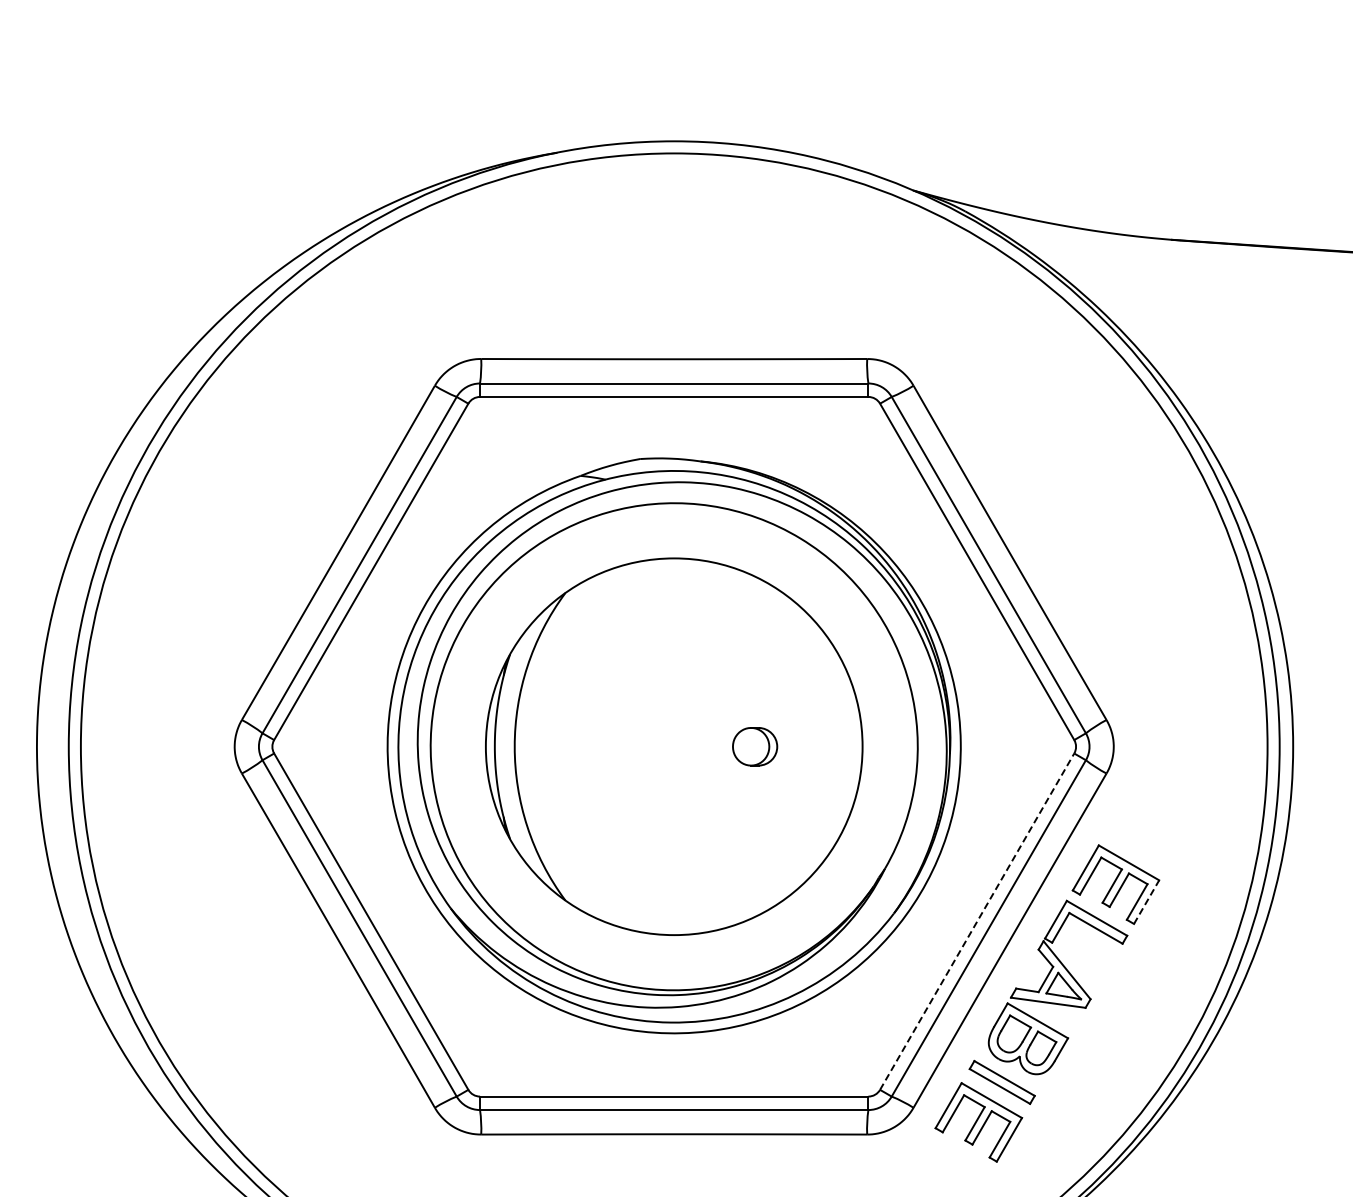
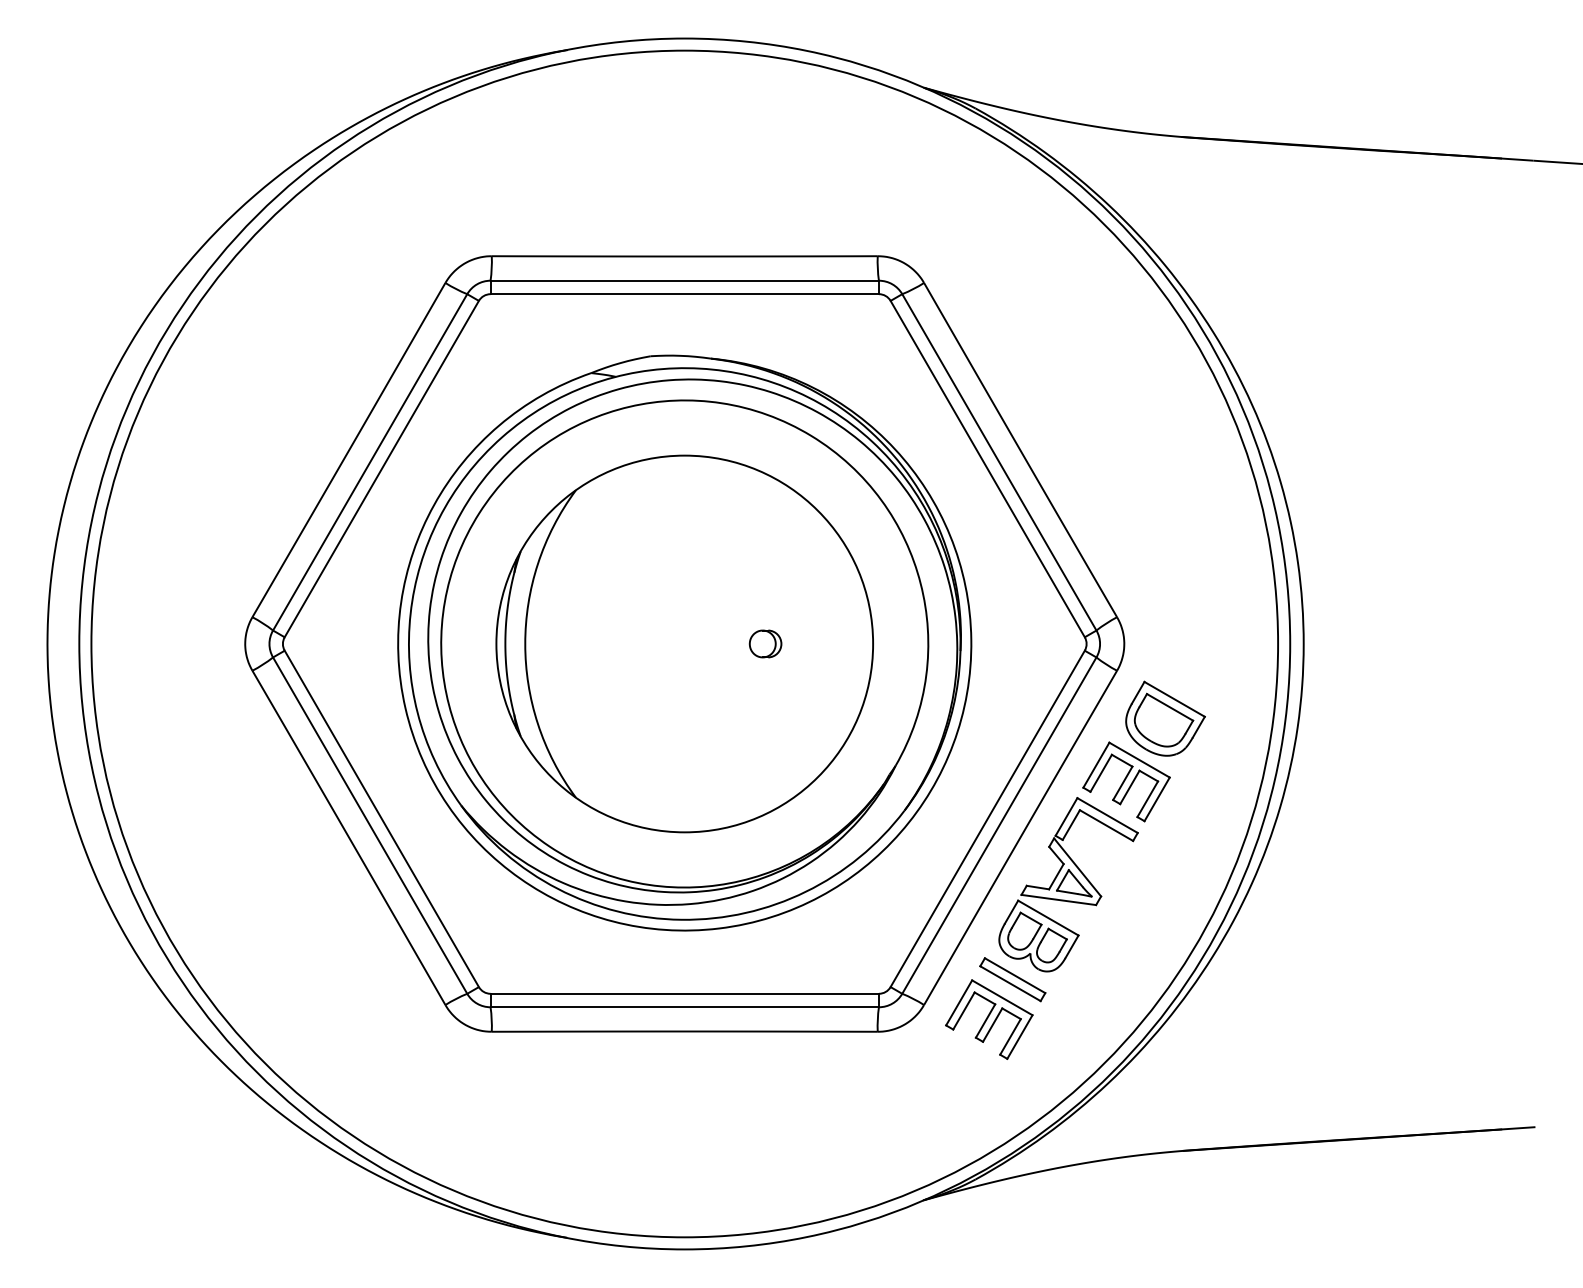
part: (754, 746) -> (765, 643), size x0.71
part: (1154, 821) -> (1165, 718), added
line: (1146, 901) -> (1157, 798), dashed -> solid
line: (976, 921) -> (987, 818), dashed -> solid

